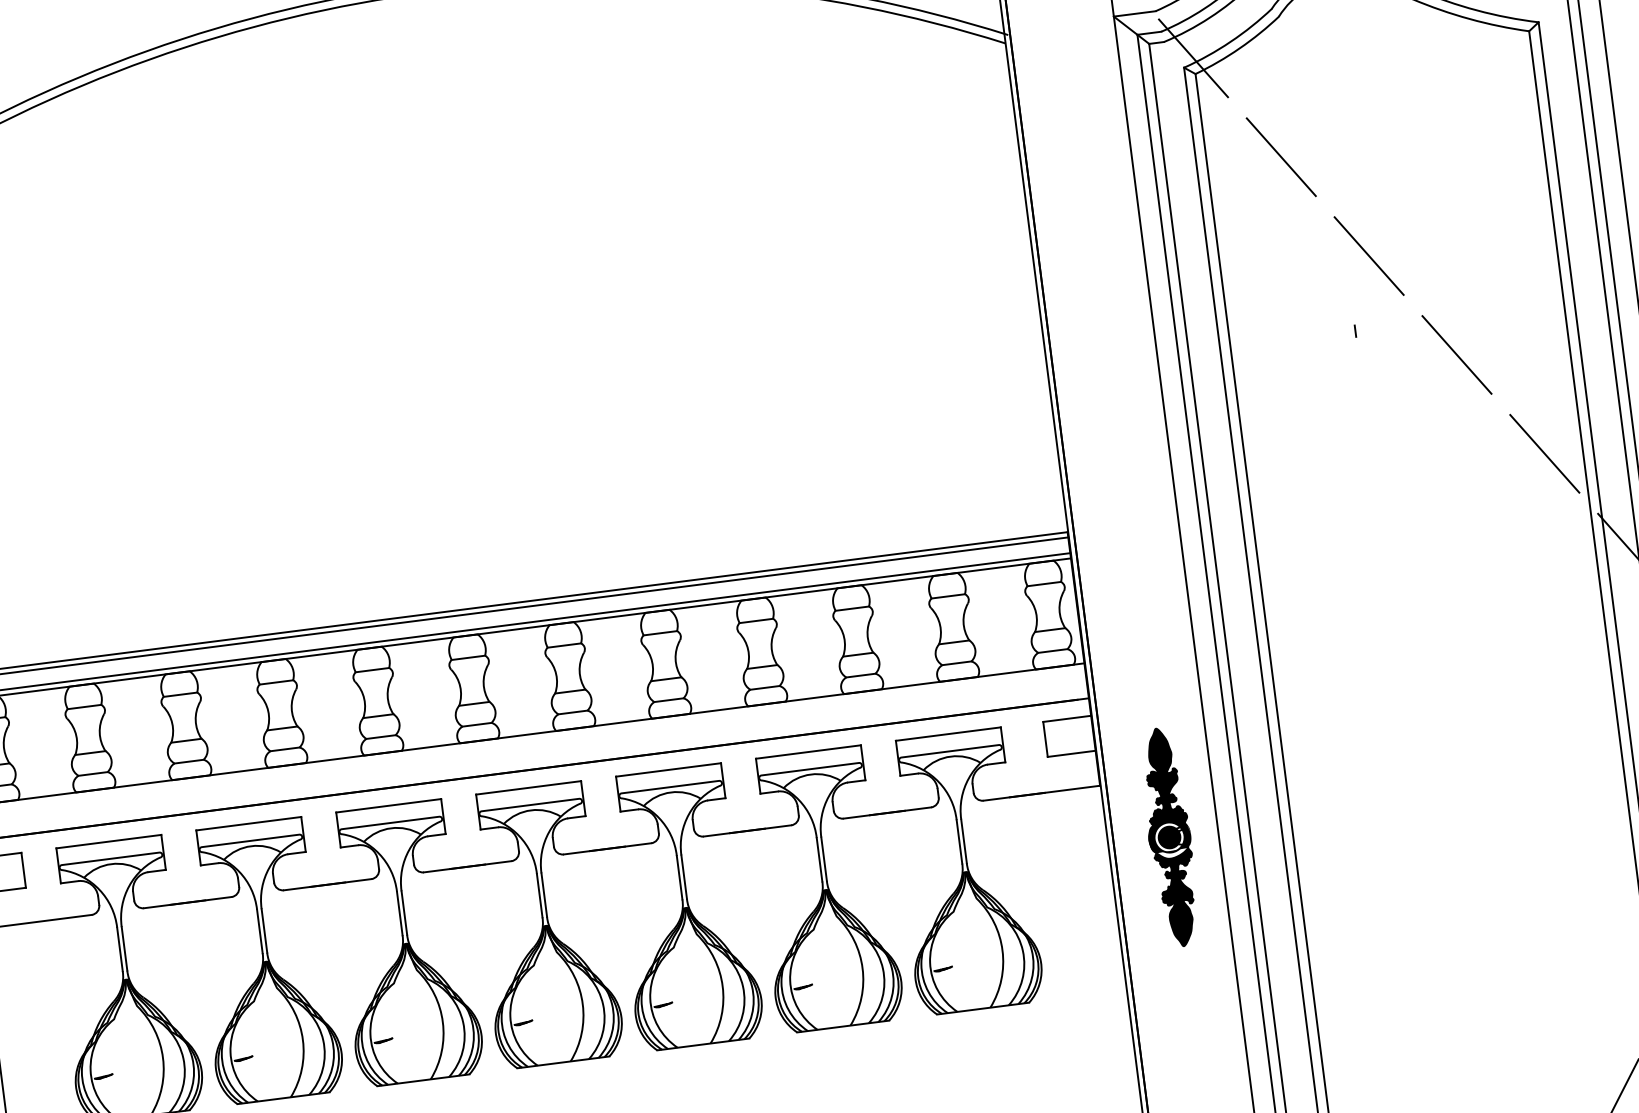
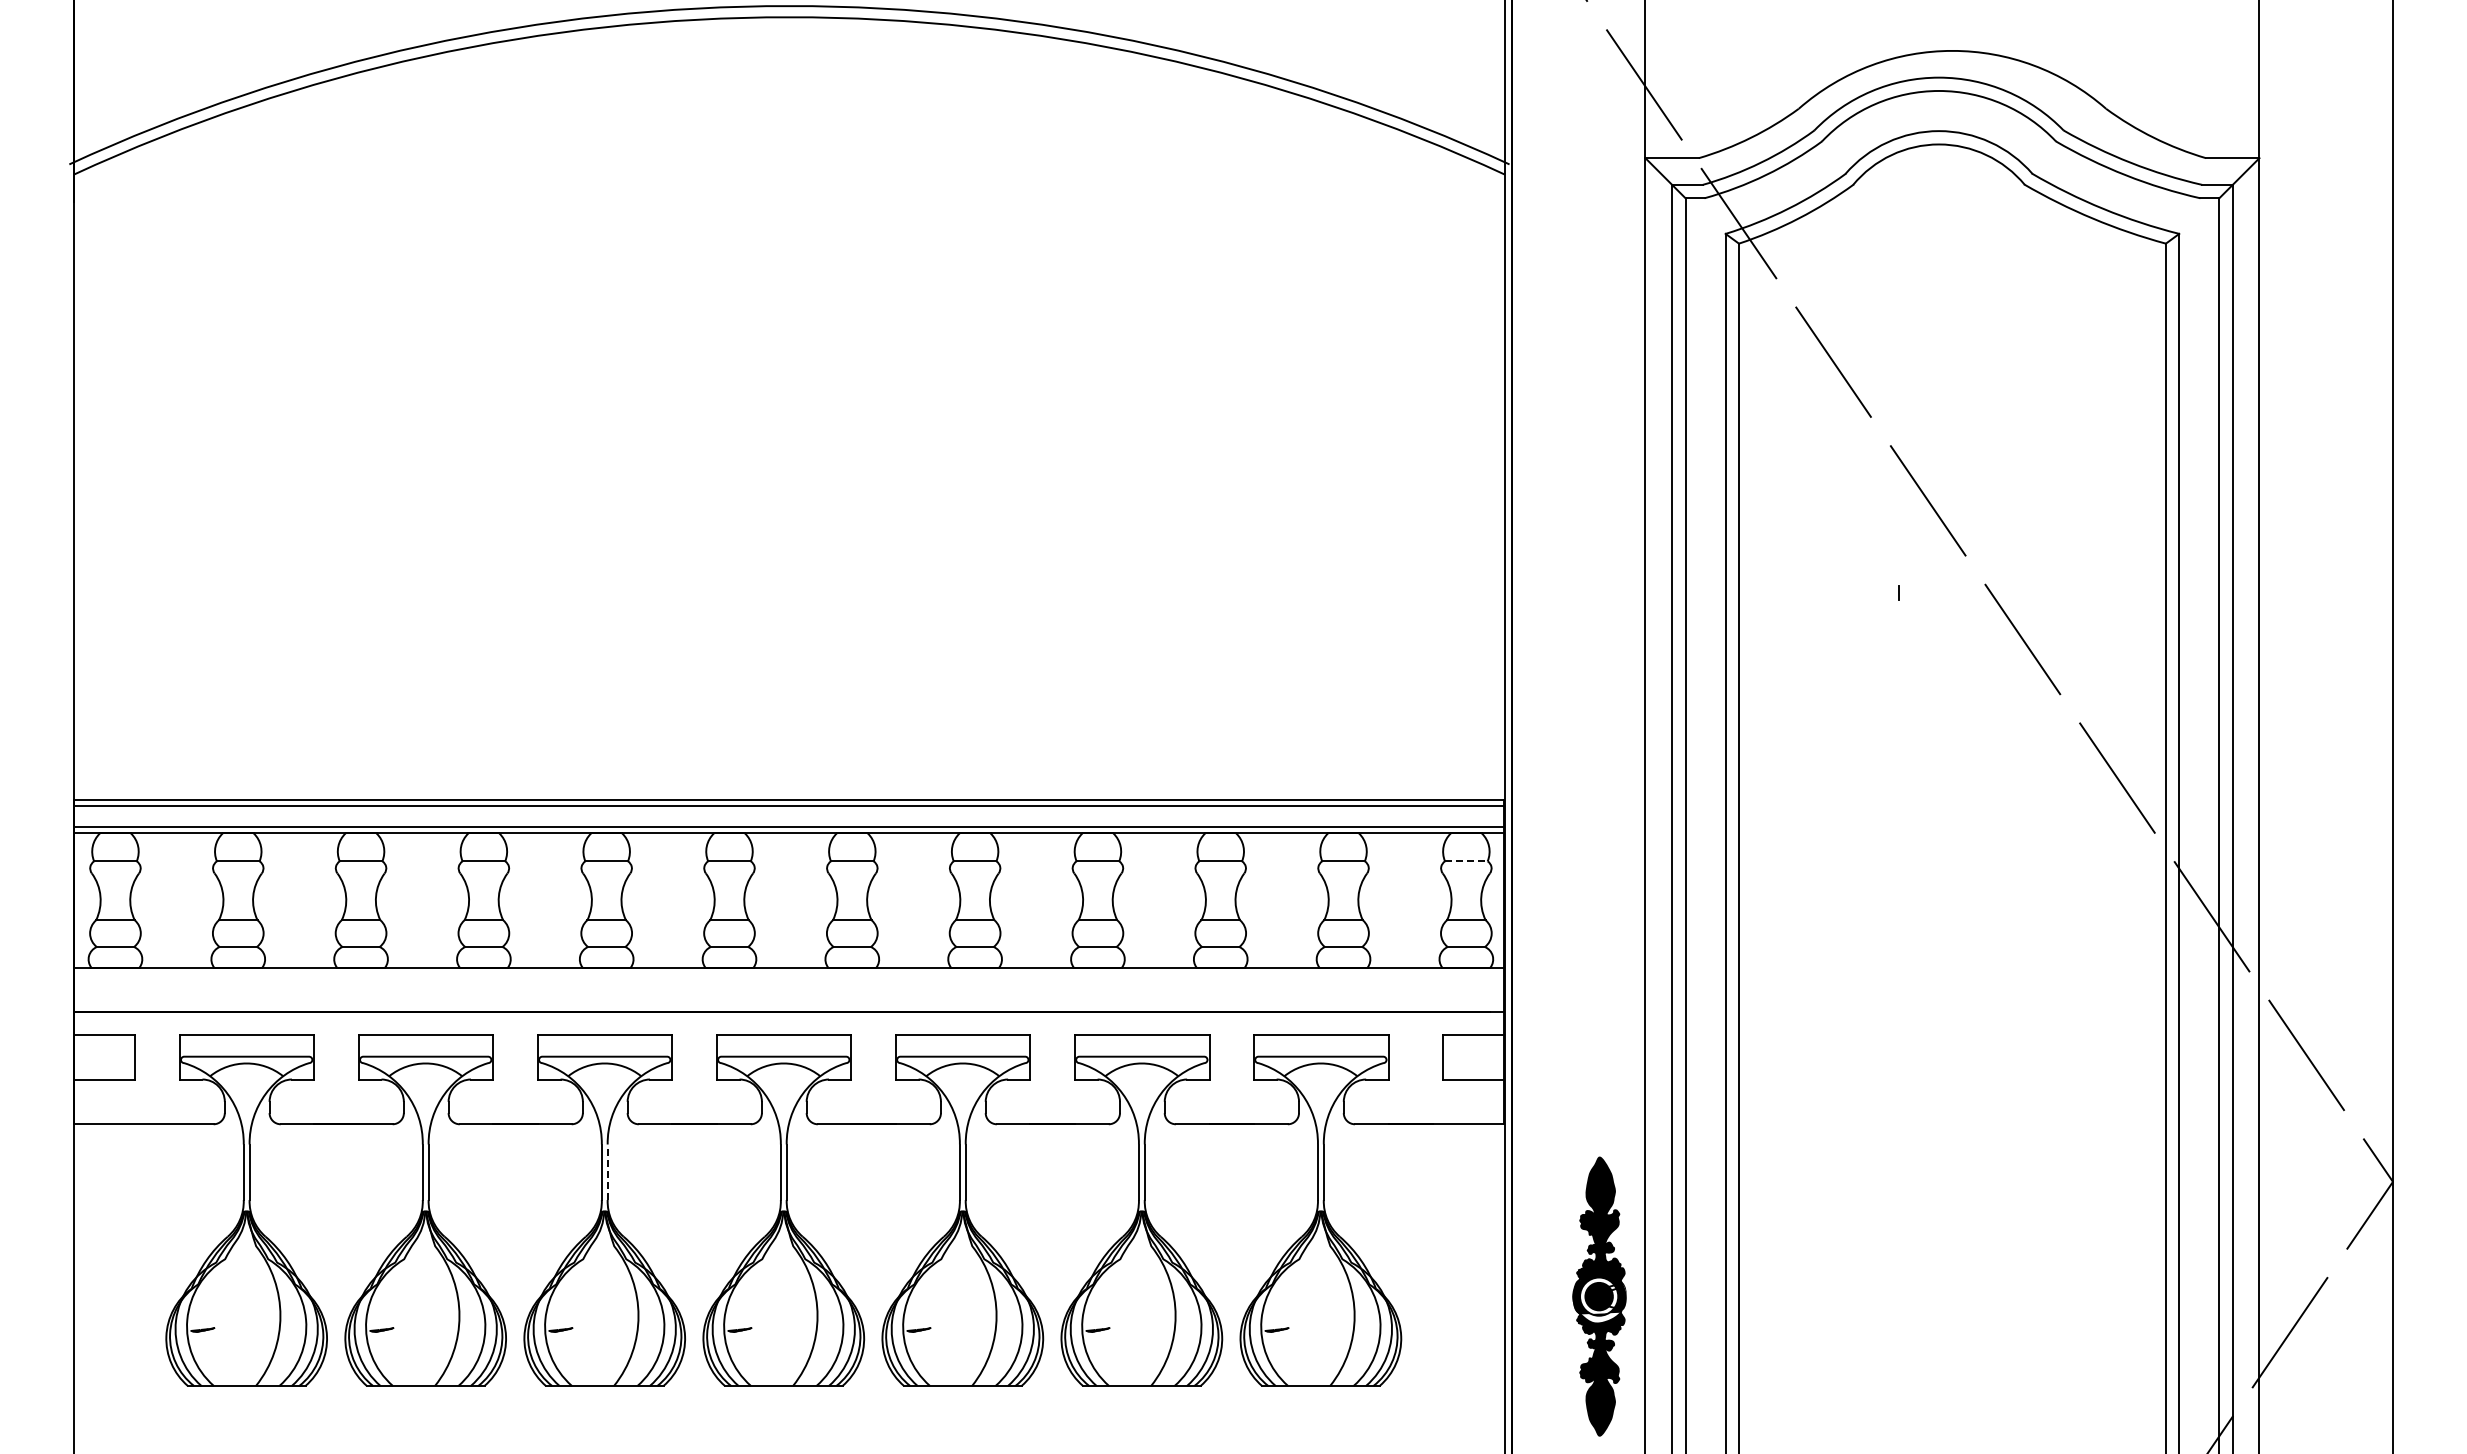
line: (1044, 584) -> (1466, 861), solid -> dashed
part: (1169, 837) -> (1599, 1296), moved
line: (404, 913) -> (607, 1172), solid -> dashed

